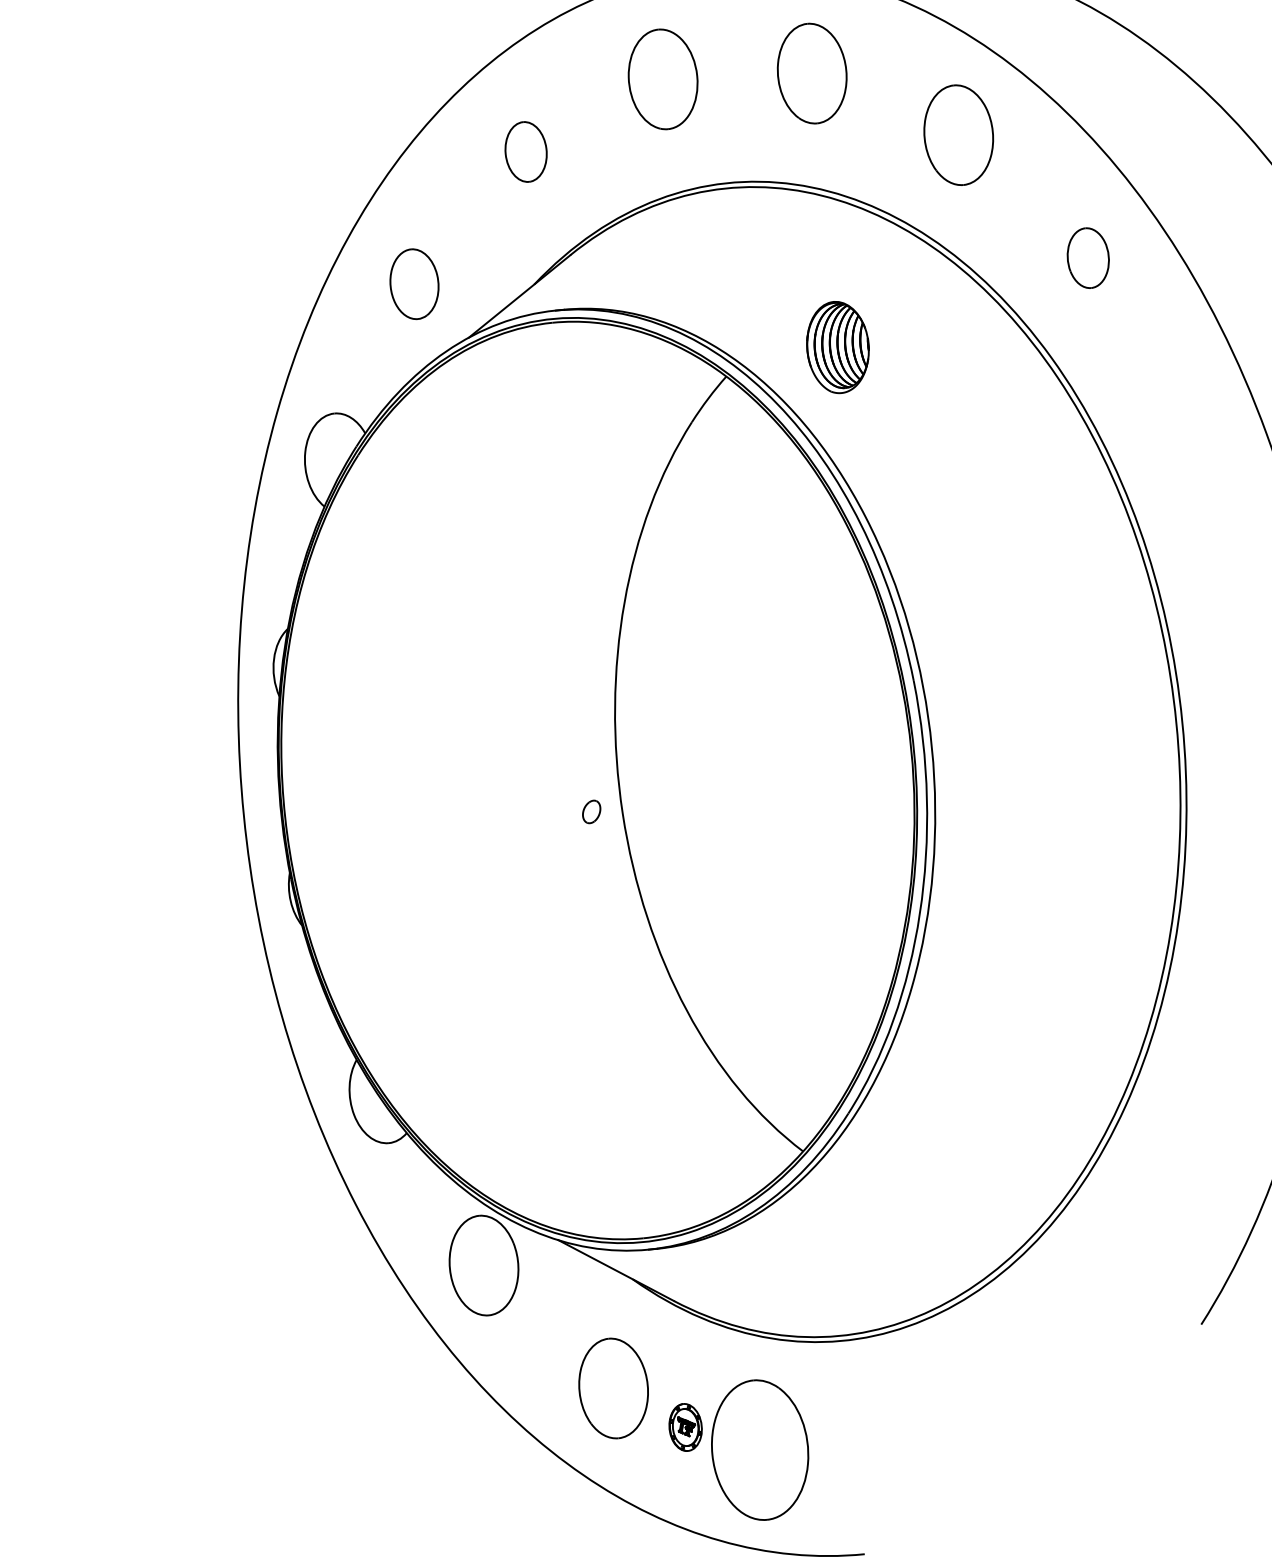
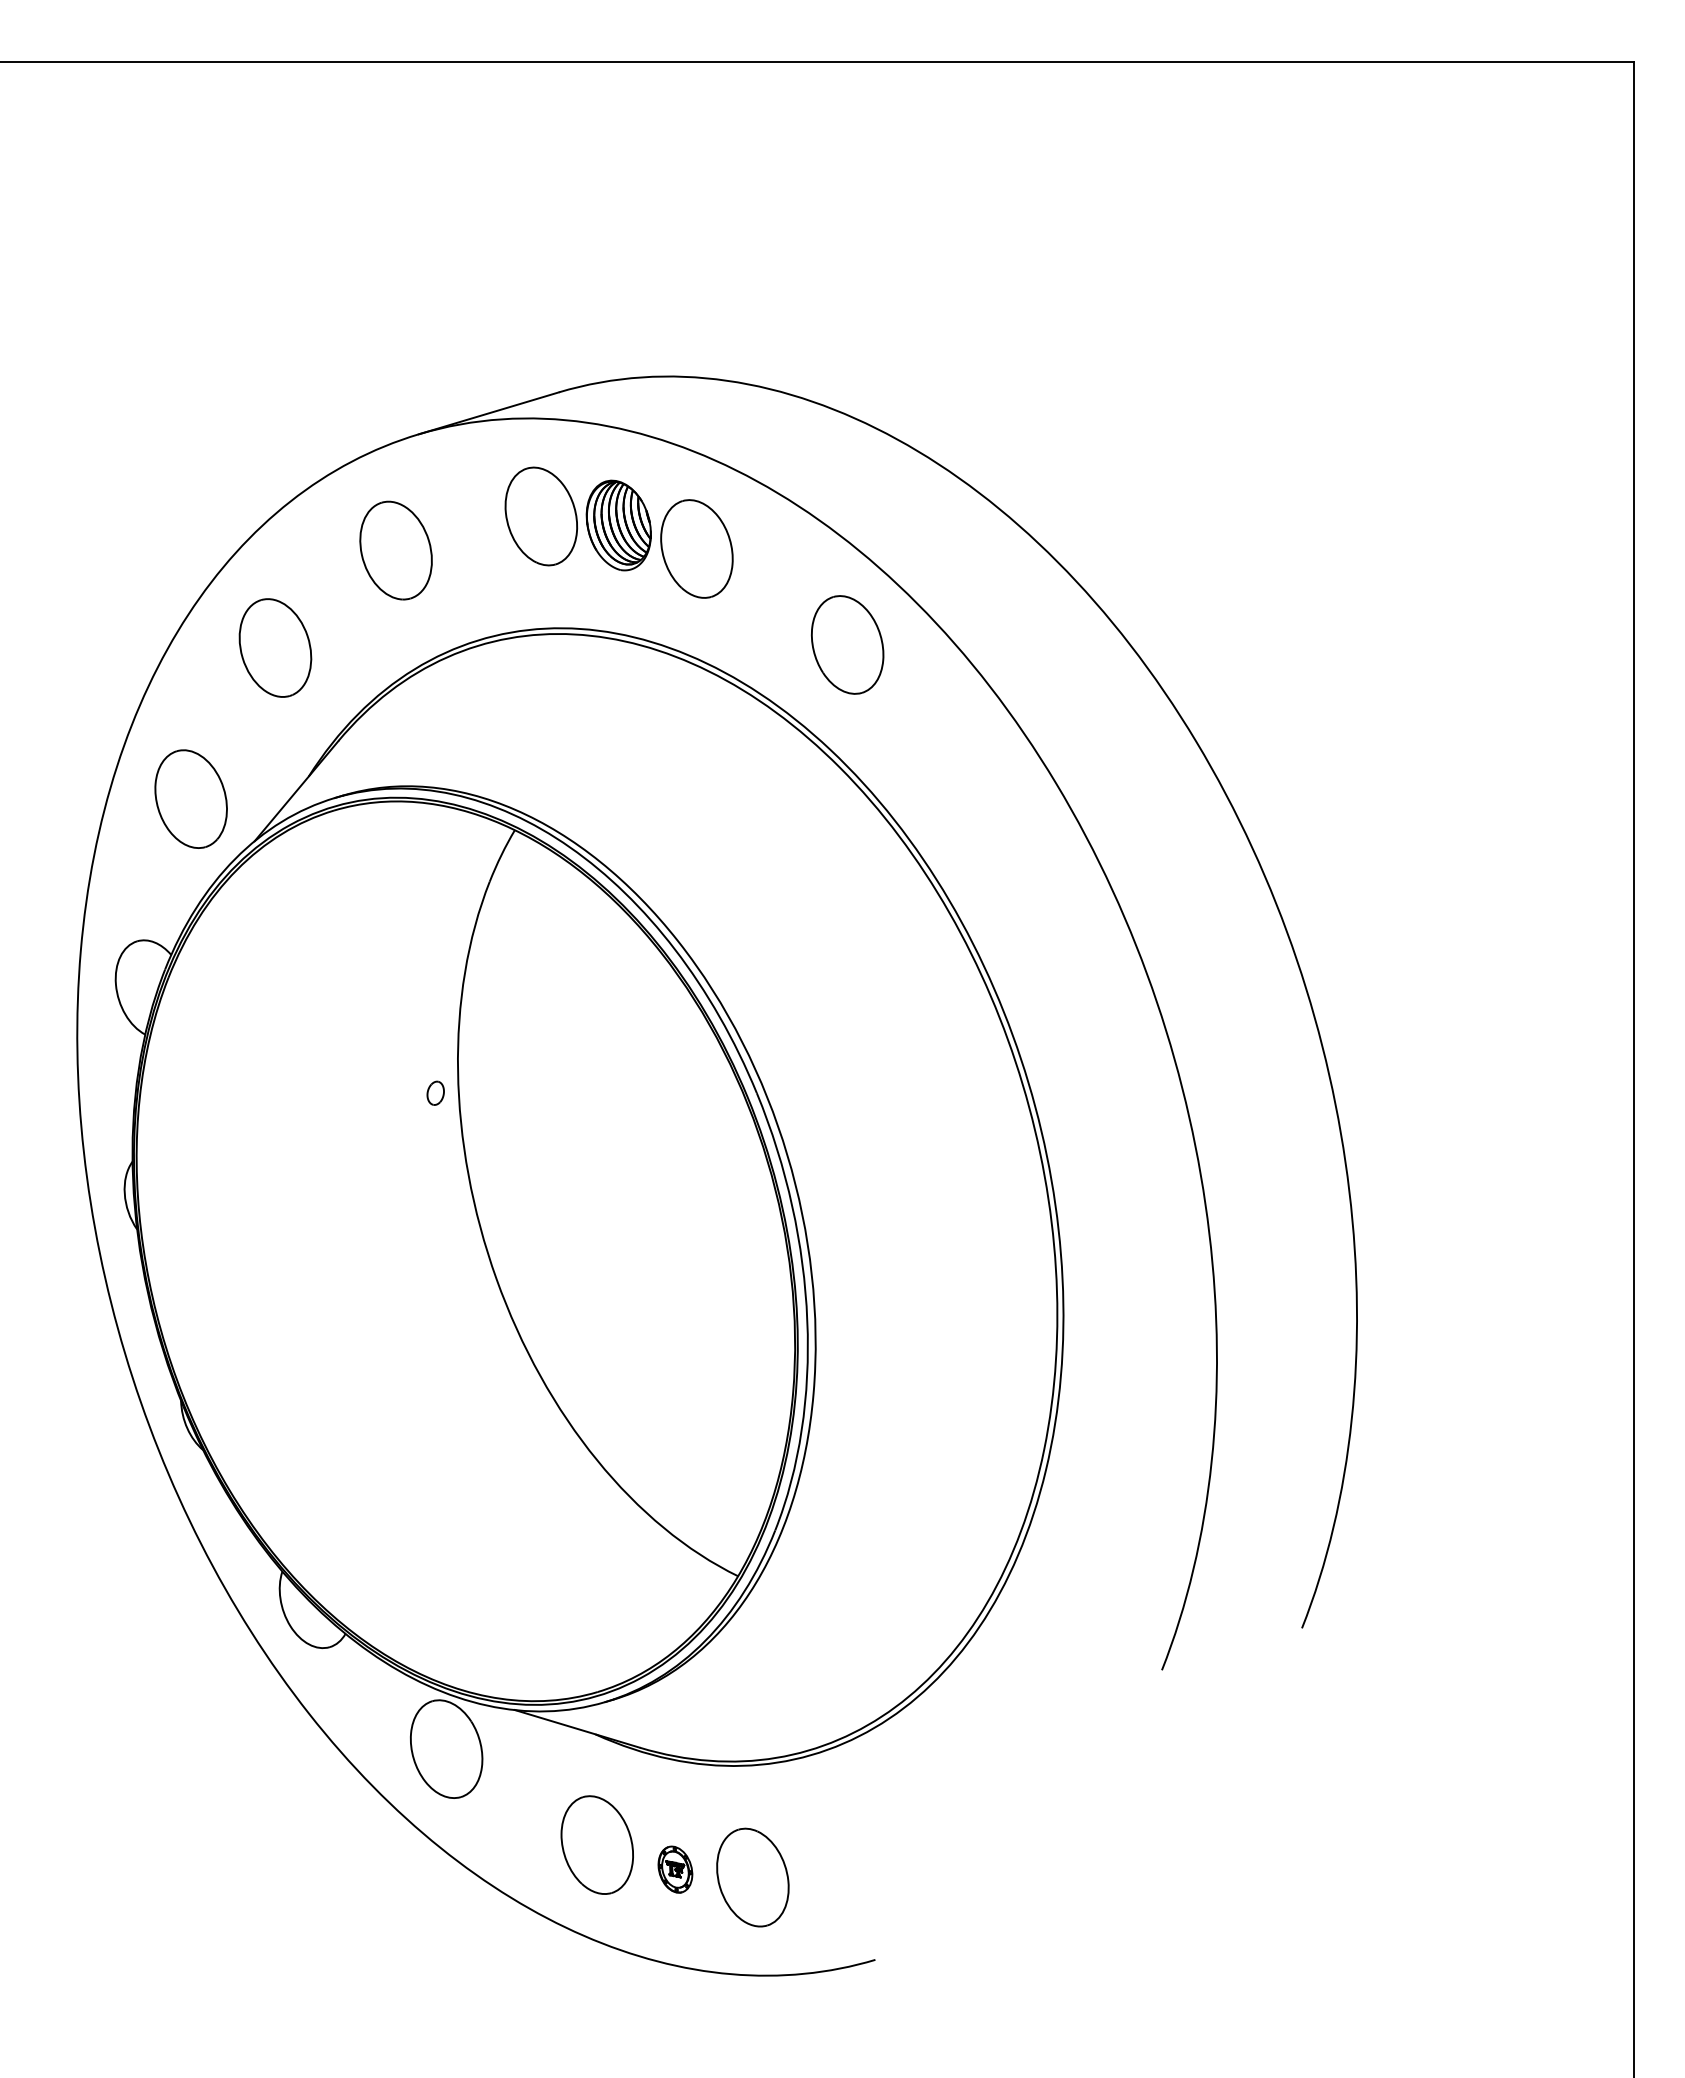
part: (526, 151) -> (275, 647), size x1.67
part: (1088, 257) -> (847, 644), size x1.67
part: (414, 283) -> (190, 798), size x1.43
part: (837, 347) -> (618, 525), moved
part: (591, 811) -> (435, 1092), moved
part: (759, 1449) -> (752, 1877), size x0.71

